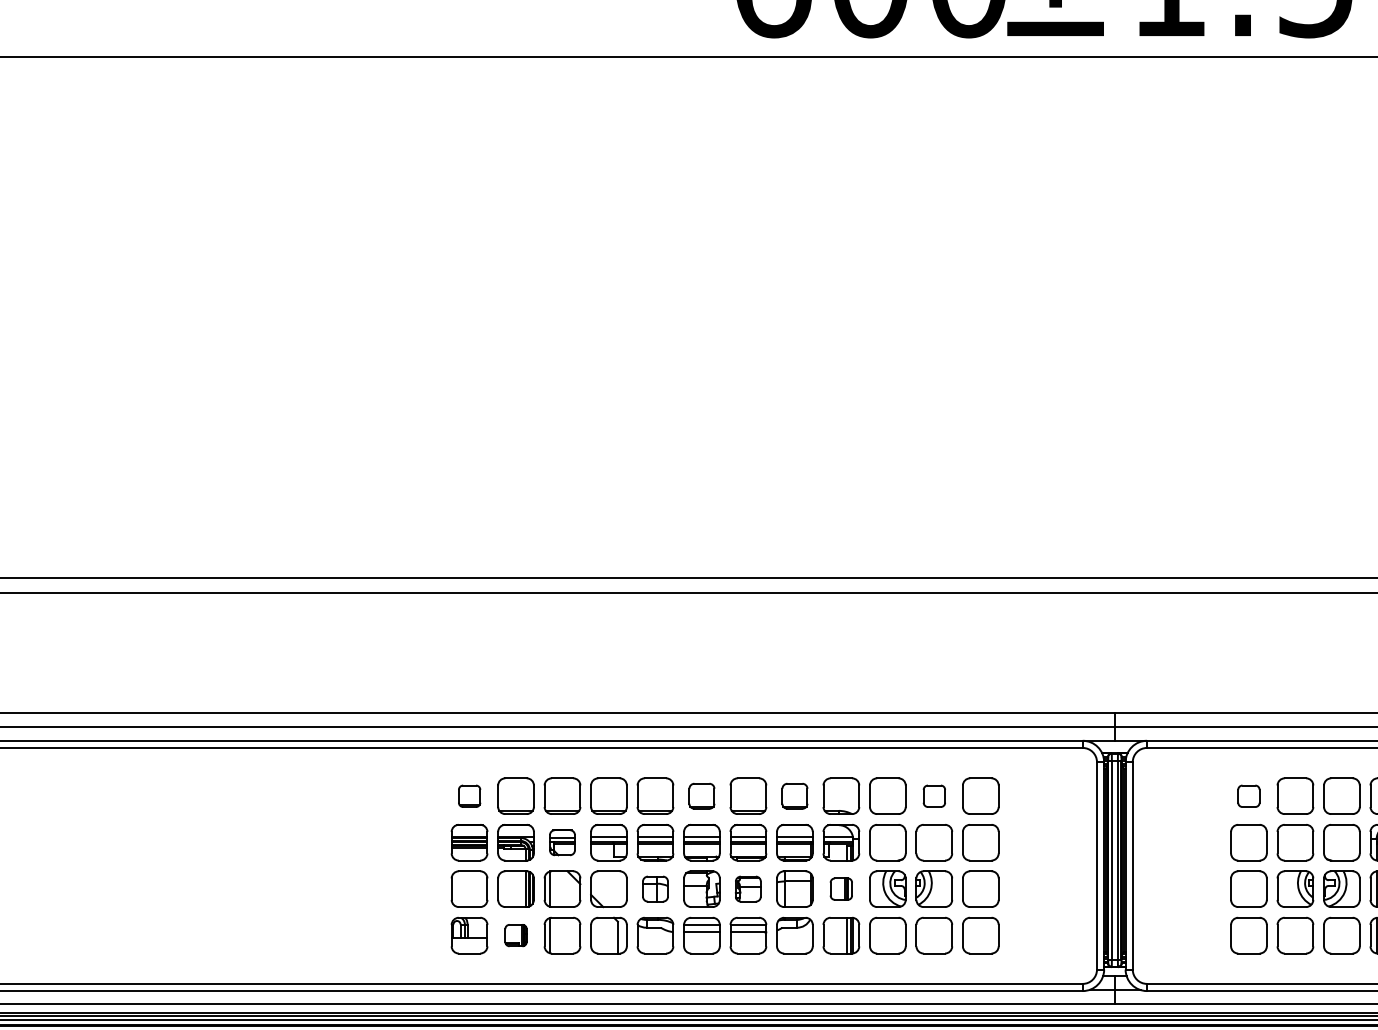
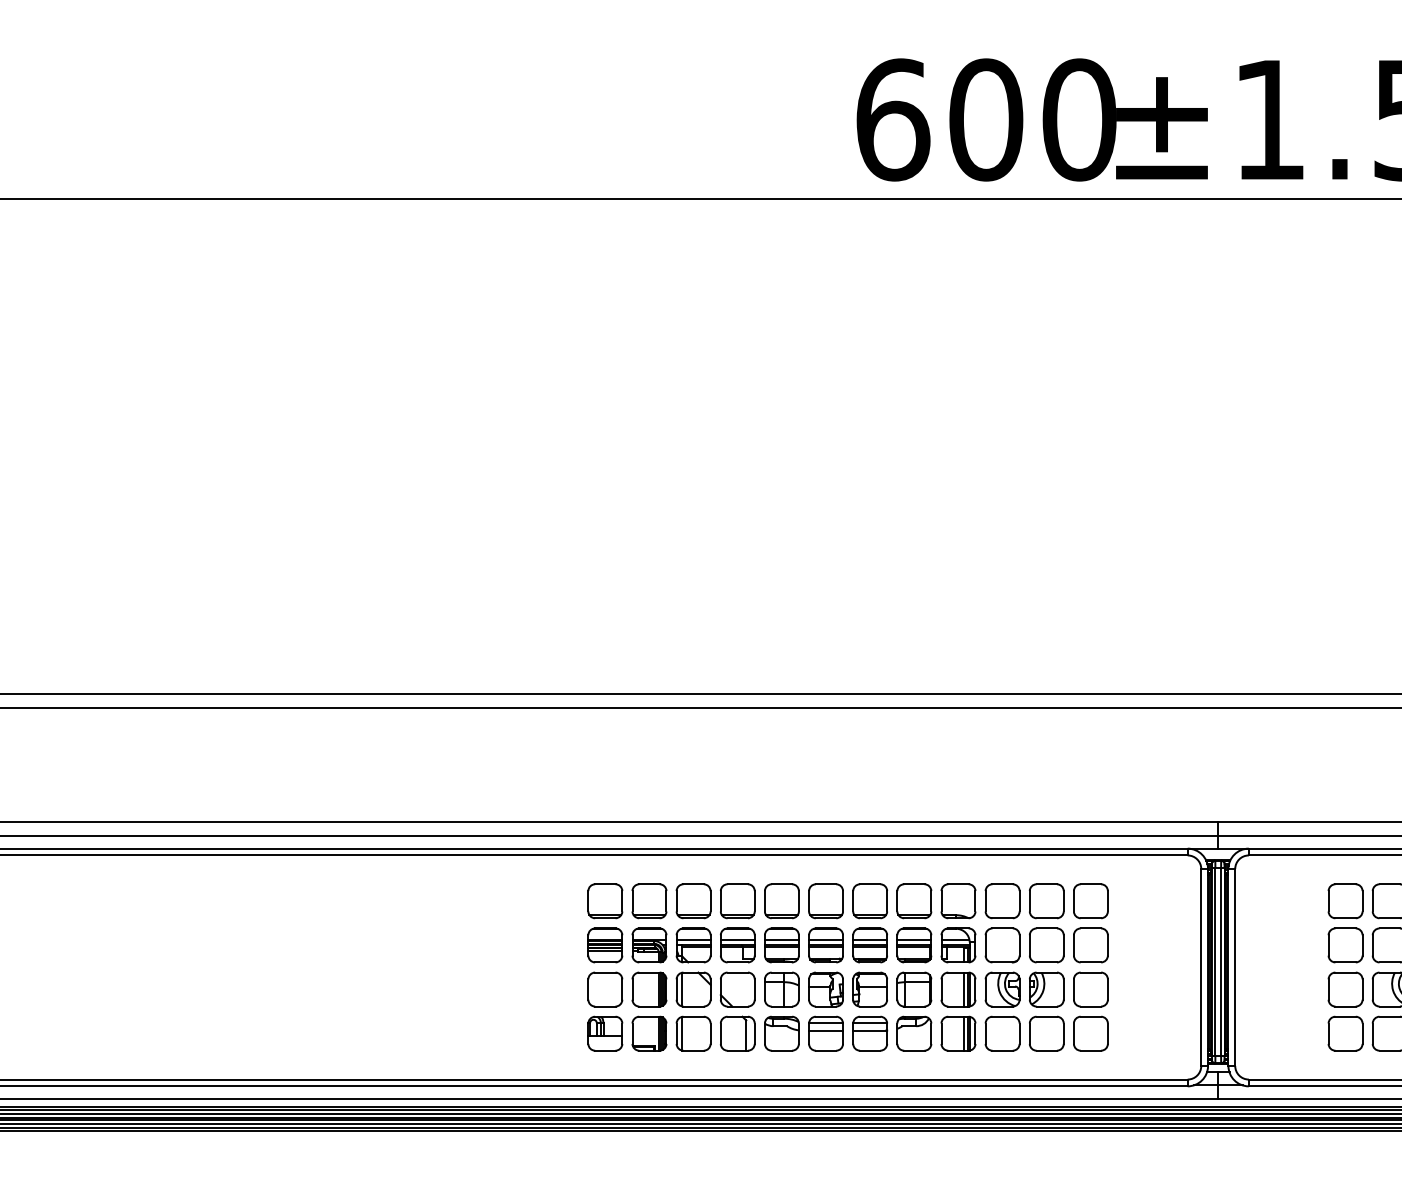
part: (469, 796) -> (605, 901), size x1.67
part: (701, 796) -> (825, 901), size x1.43
part: (795, 796) -> (914, 901), size x1.43
part: (934, 796) -> (1046, 901), size x1.67
part: (1248, 796) -> (1345, 901), size x1.67
part: (562, 842) -> (693, 945), size x1.43
part: (655, 889) -> (781, 989), size x1.43
part: (747, 889) -> (869, 989), size x1.43
part: (841, 889) -> (958, 989), size x1.67
part: (516, 935) -> (649, 1033), size x1.67

